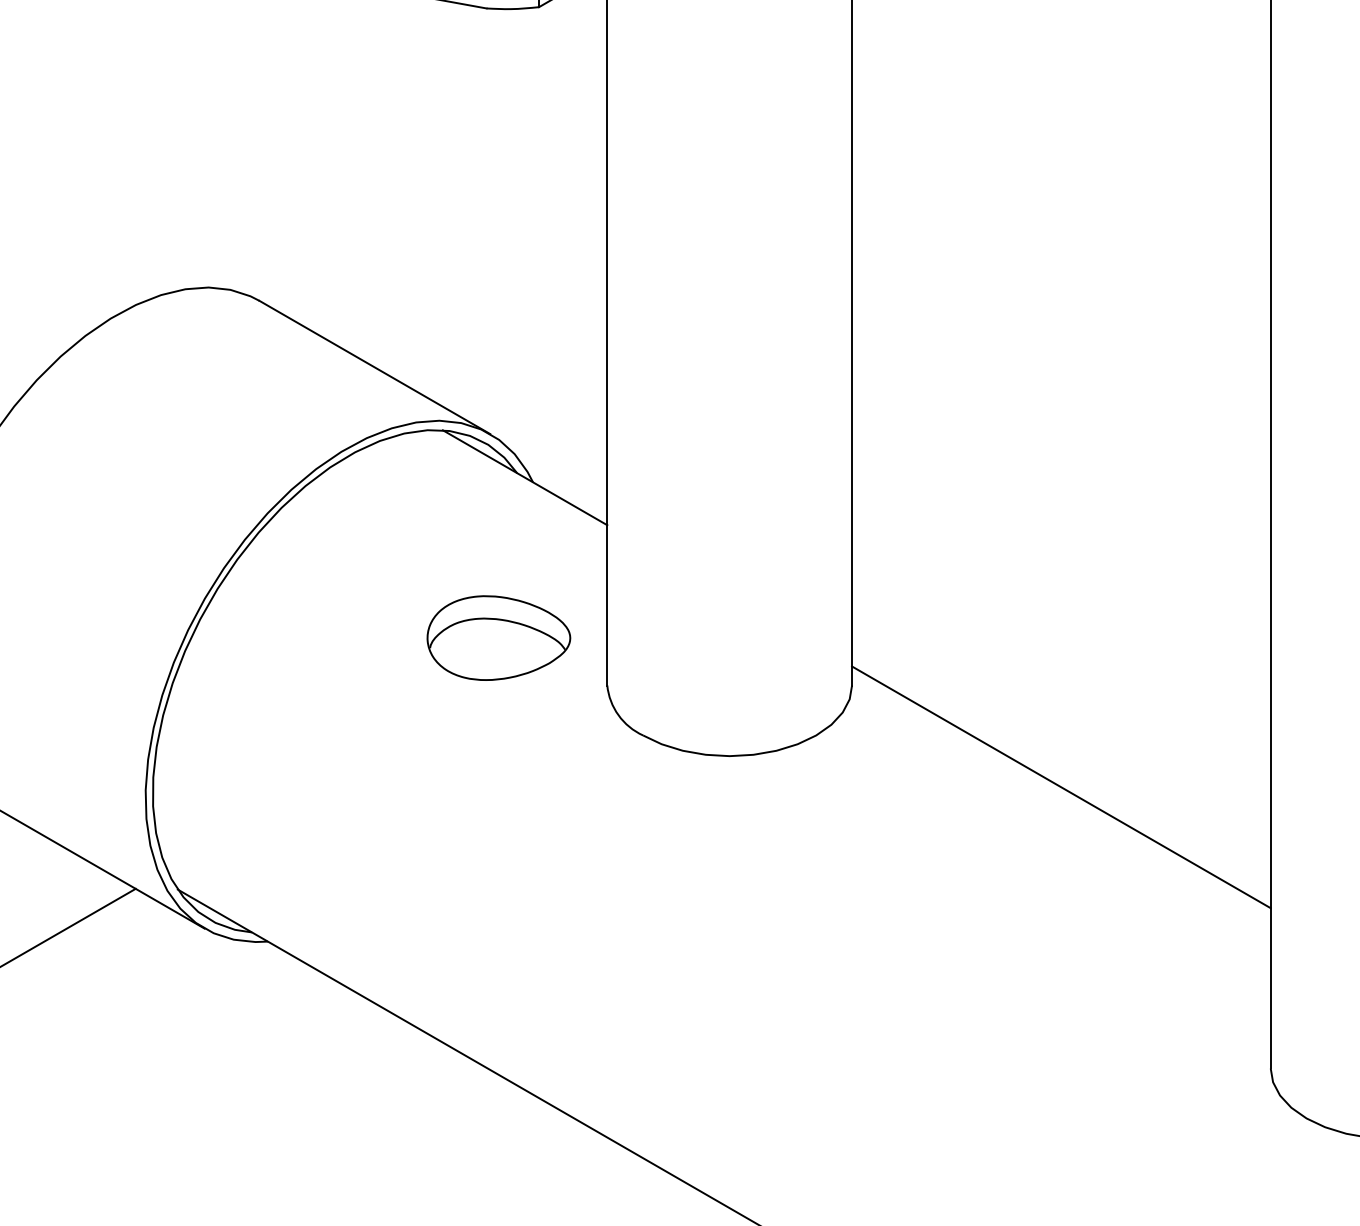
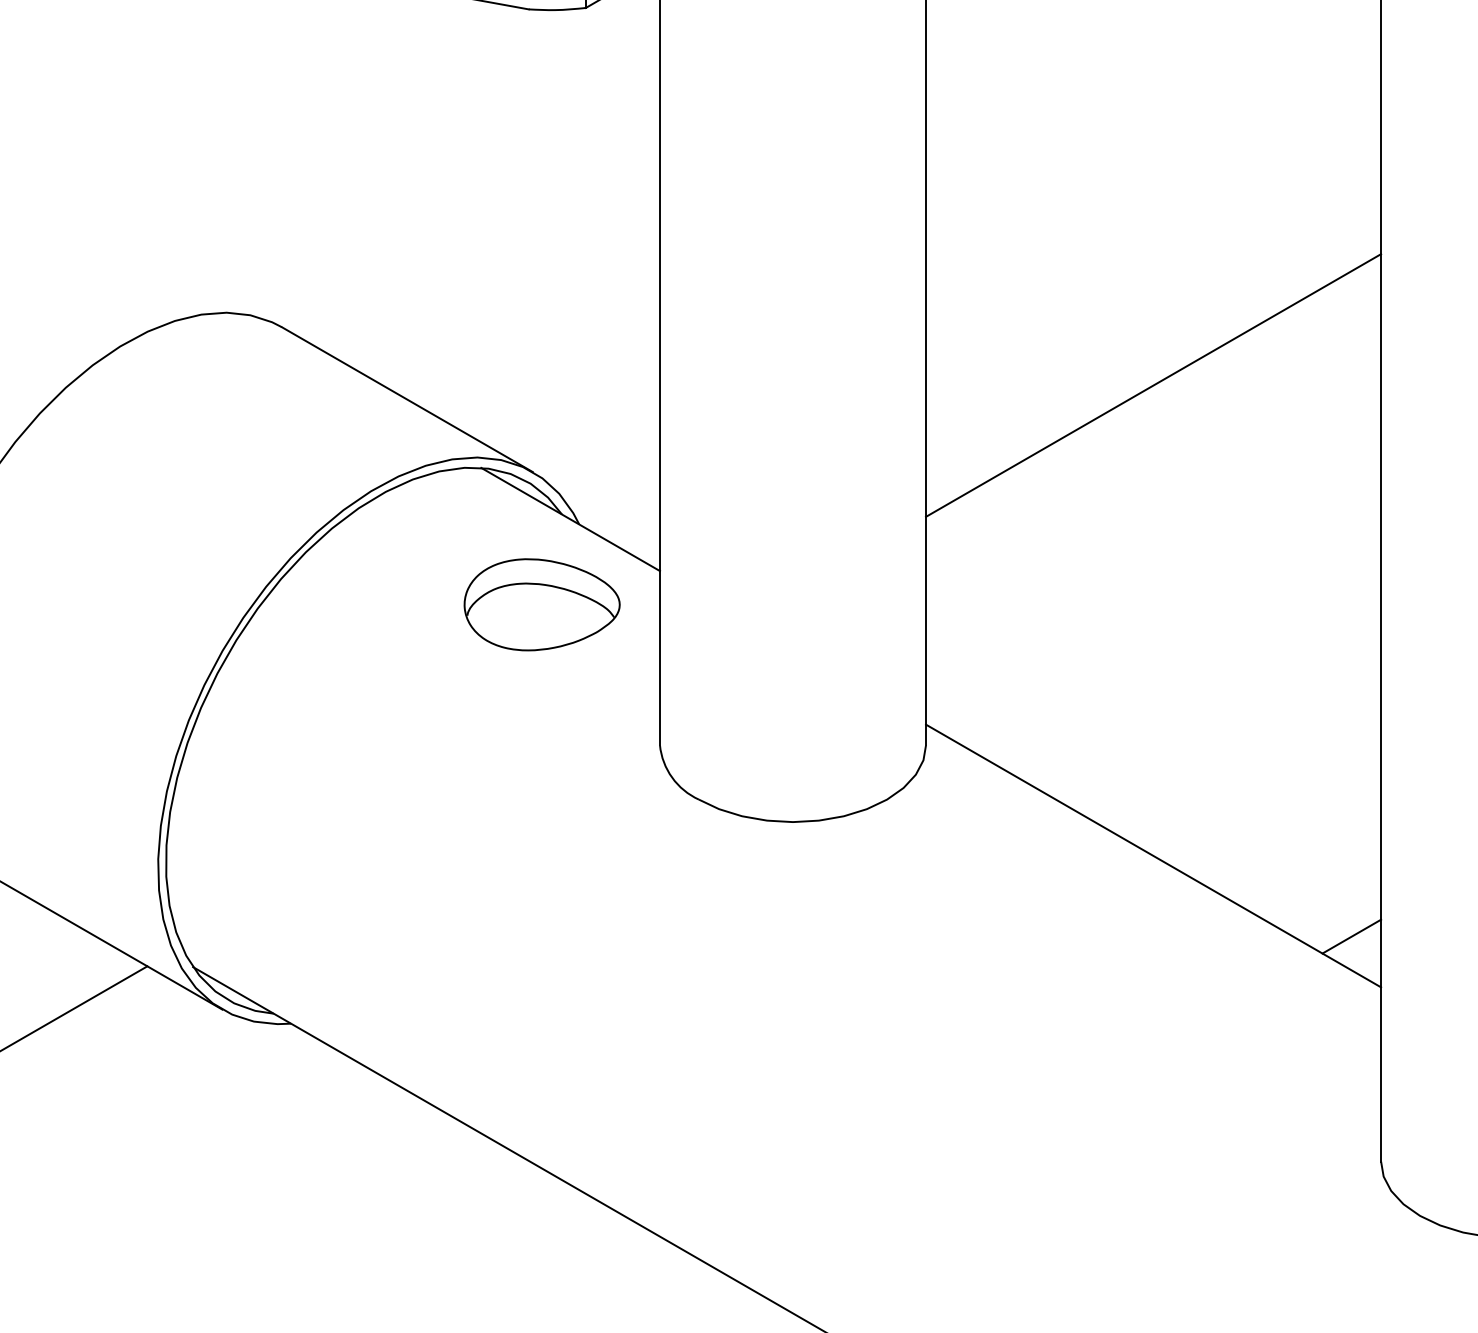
line: (1061, 354) -> (1153, 385), added
part: (498, 637) -> (541, 604), moved
line: (1243, 861) -> (1351, 936), added

